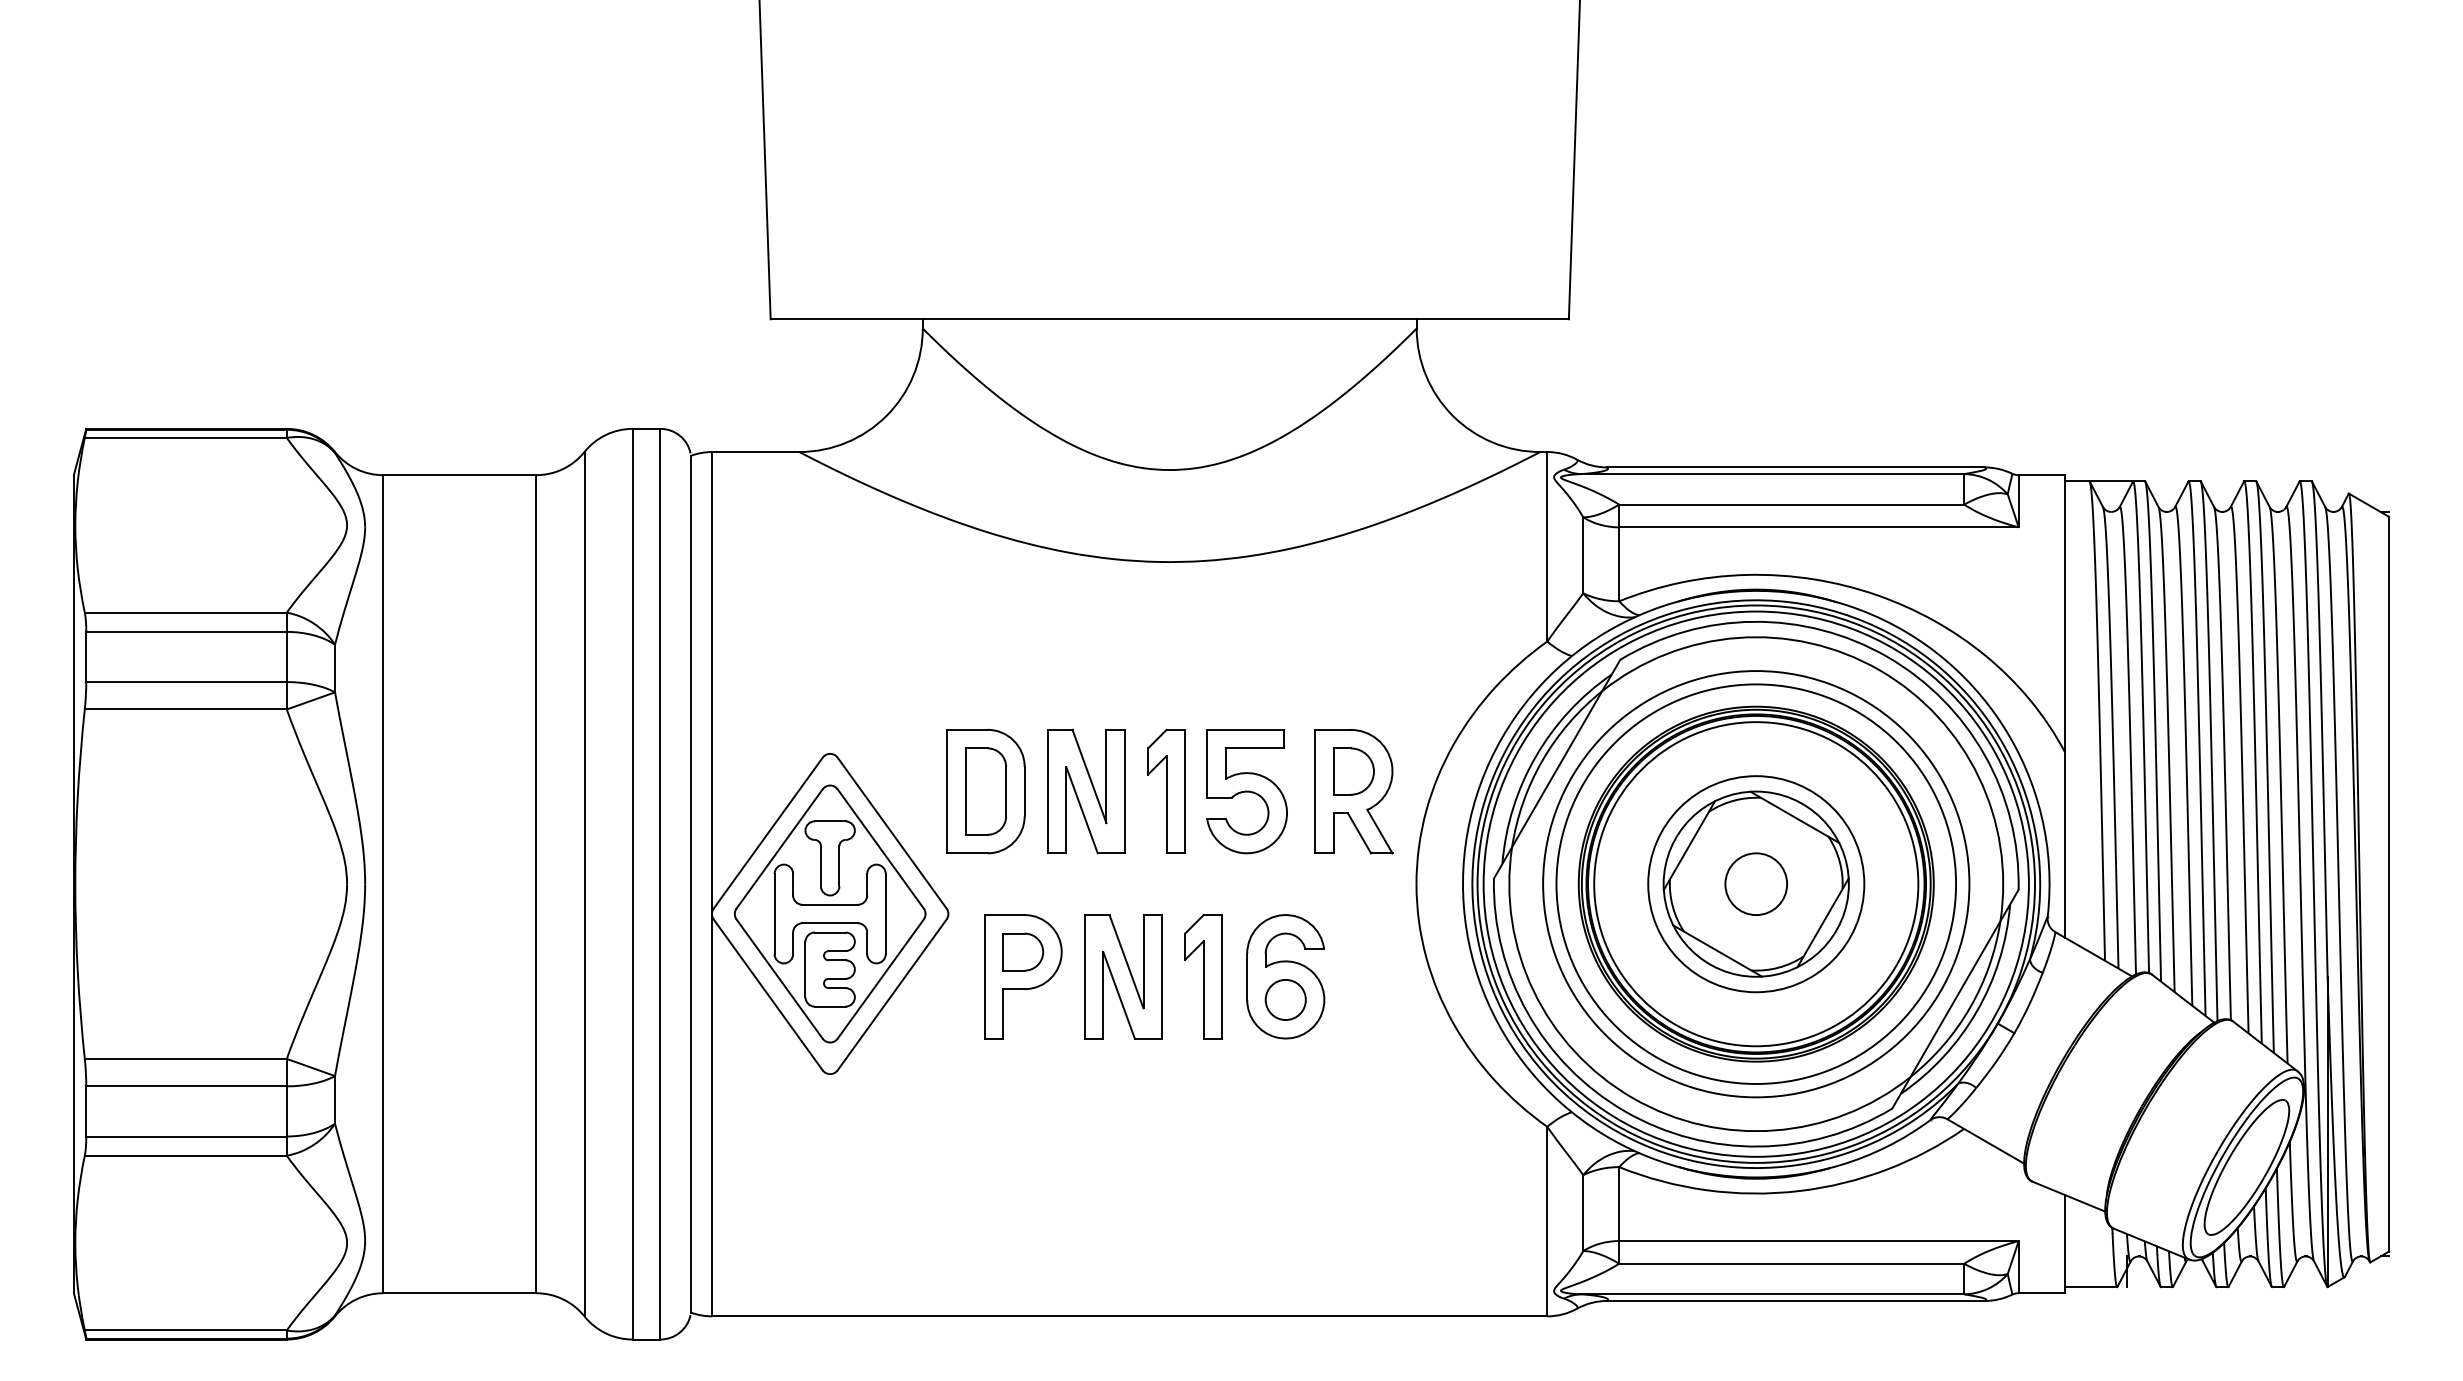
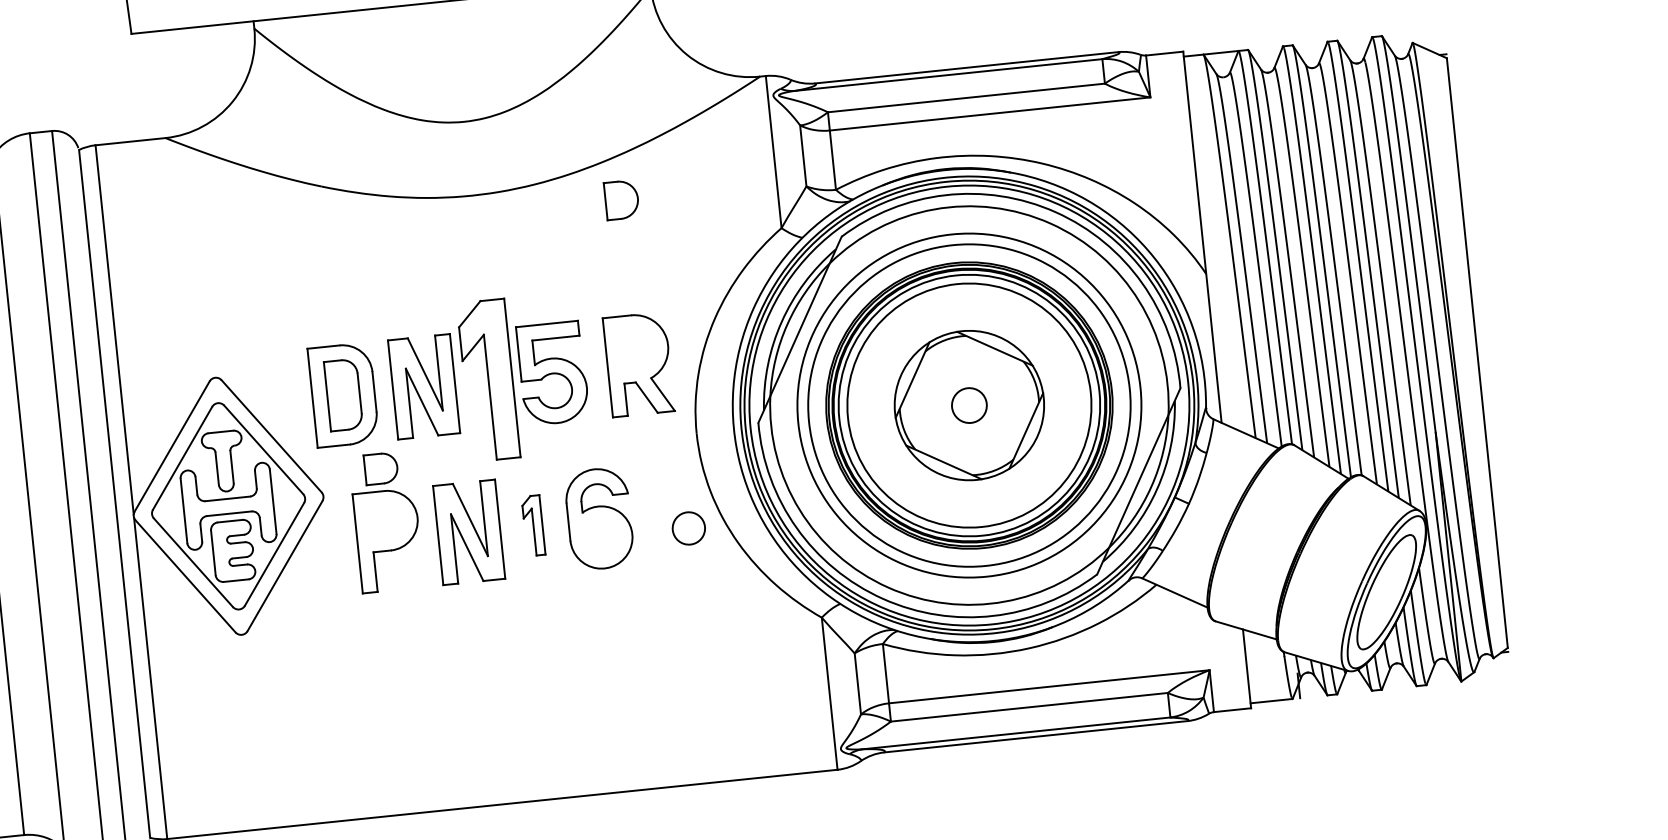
part: (1353, 771) -> (621, 200), moved
part: (1166, 790) -> (488, 379), size x1.6
circle: (1756, 884) -> (969, 405), size x0.7
circle: (1756, 884) -> (969, 405), size x1.4
part: (1023, 951) -> (381, 468), moved
part: (1203, 976) -> (533, 525), size x0.6
circle: (1285, 999) -> (688, 528), moved

